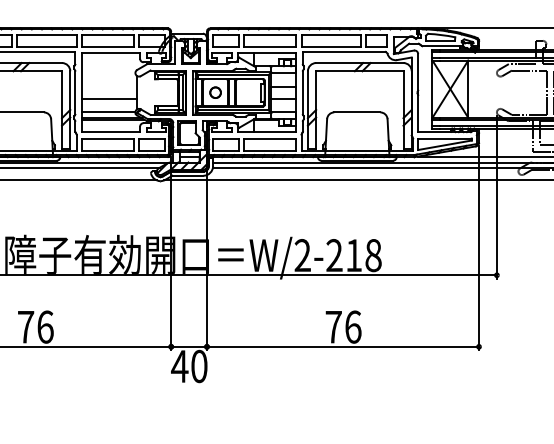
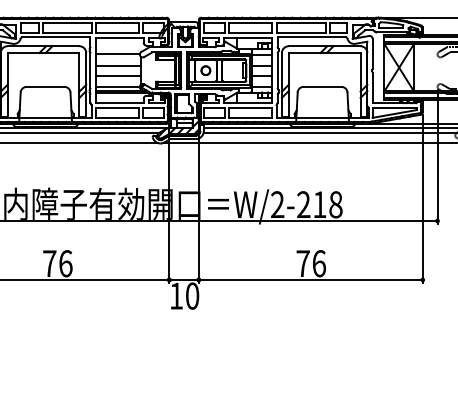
line: (108, 73) -> (117, 54), added
line: (109, 86) -> (118, 65), added
text: (179, 365) -> (176, 295), 40 -> 10

